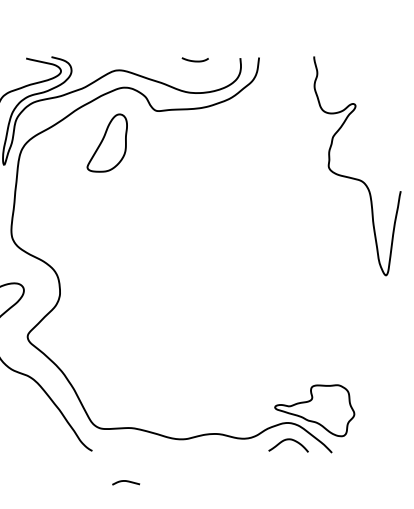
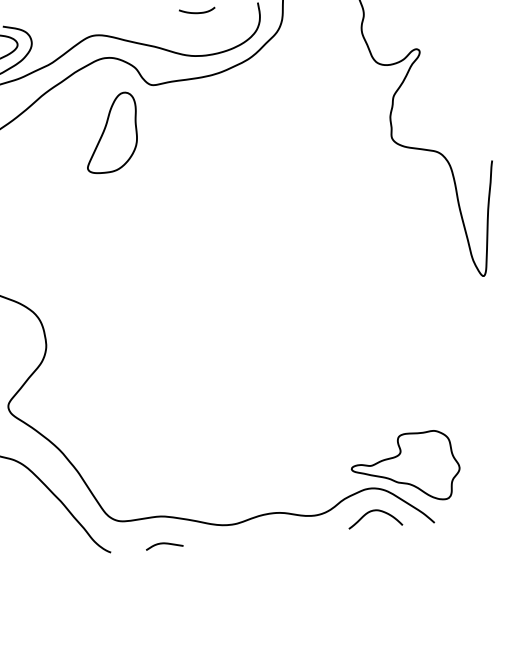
part: (106, 142) -> (110, 132), moved
curve: (126, 481) -> (164, 543), moved

